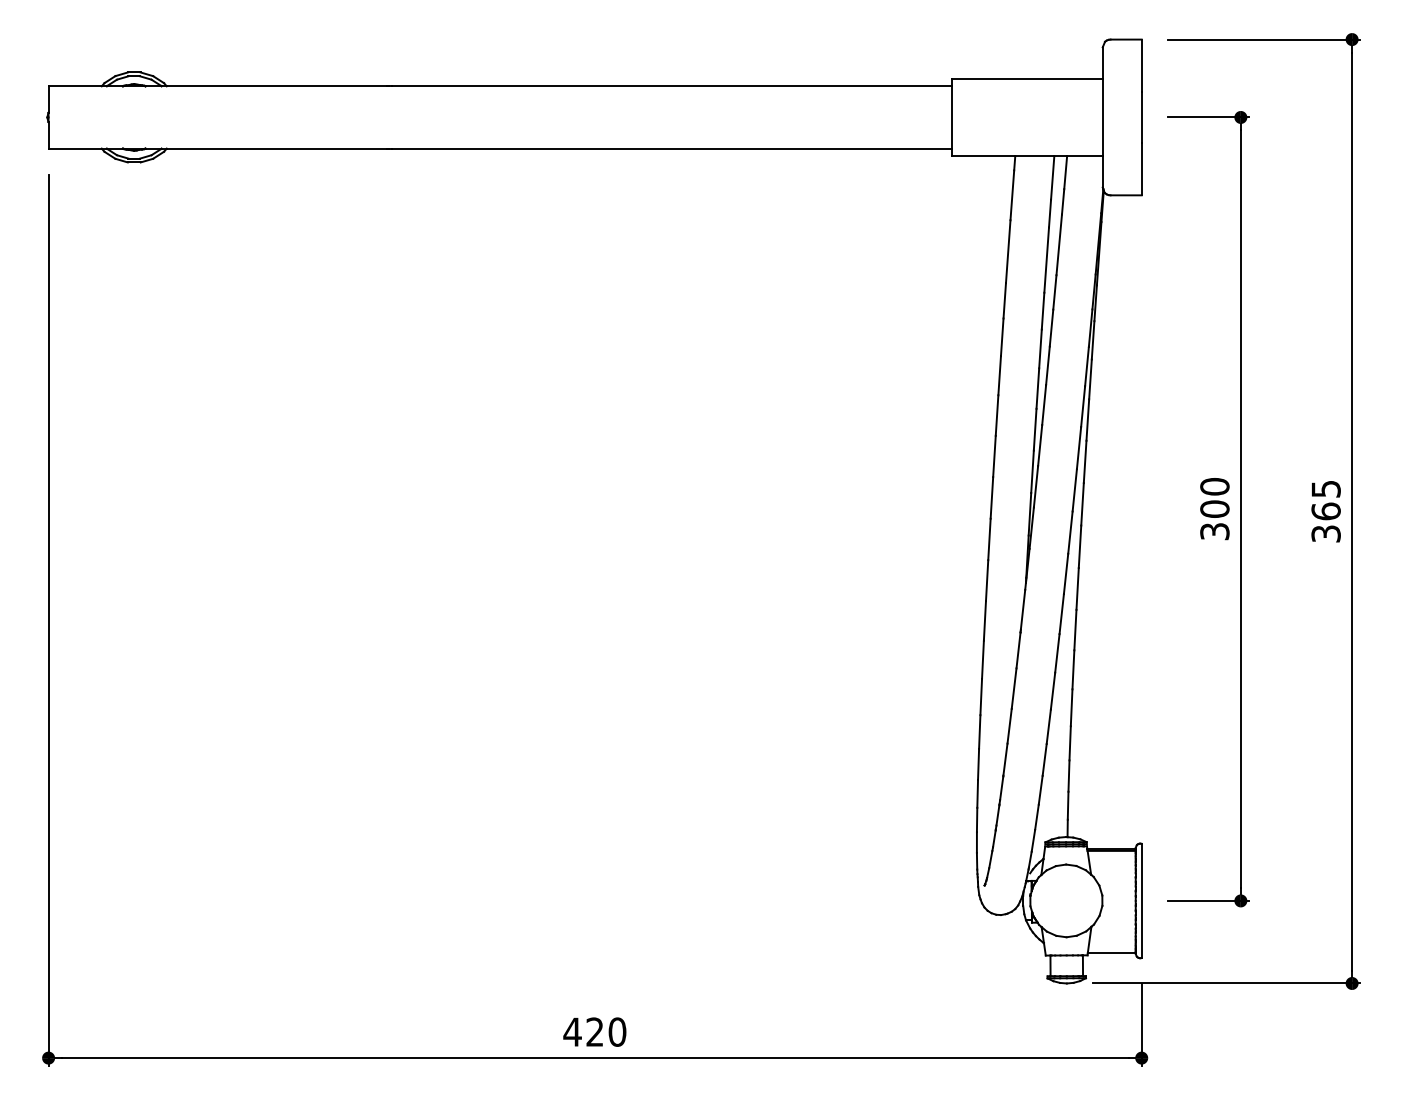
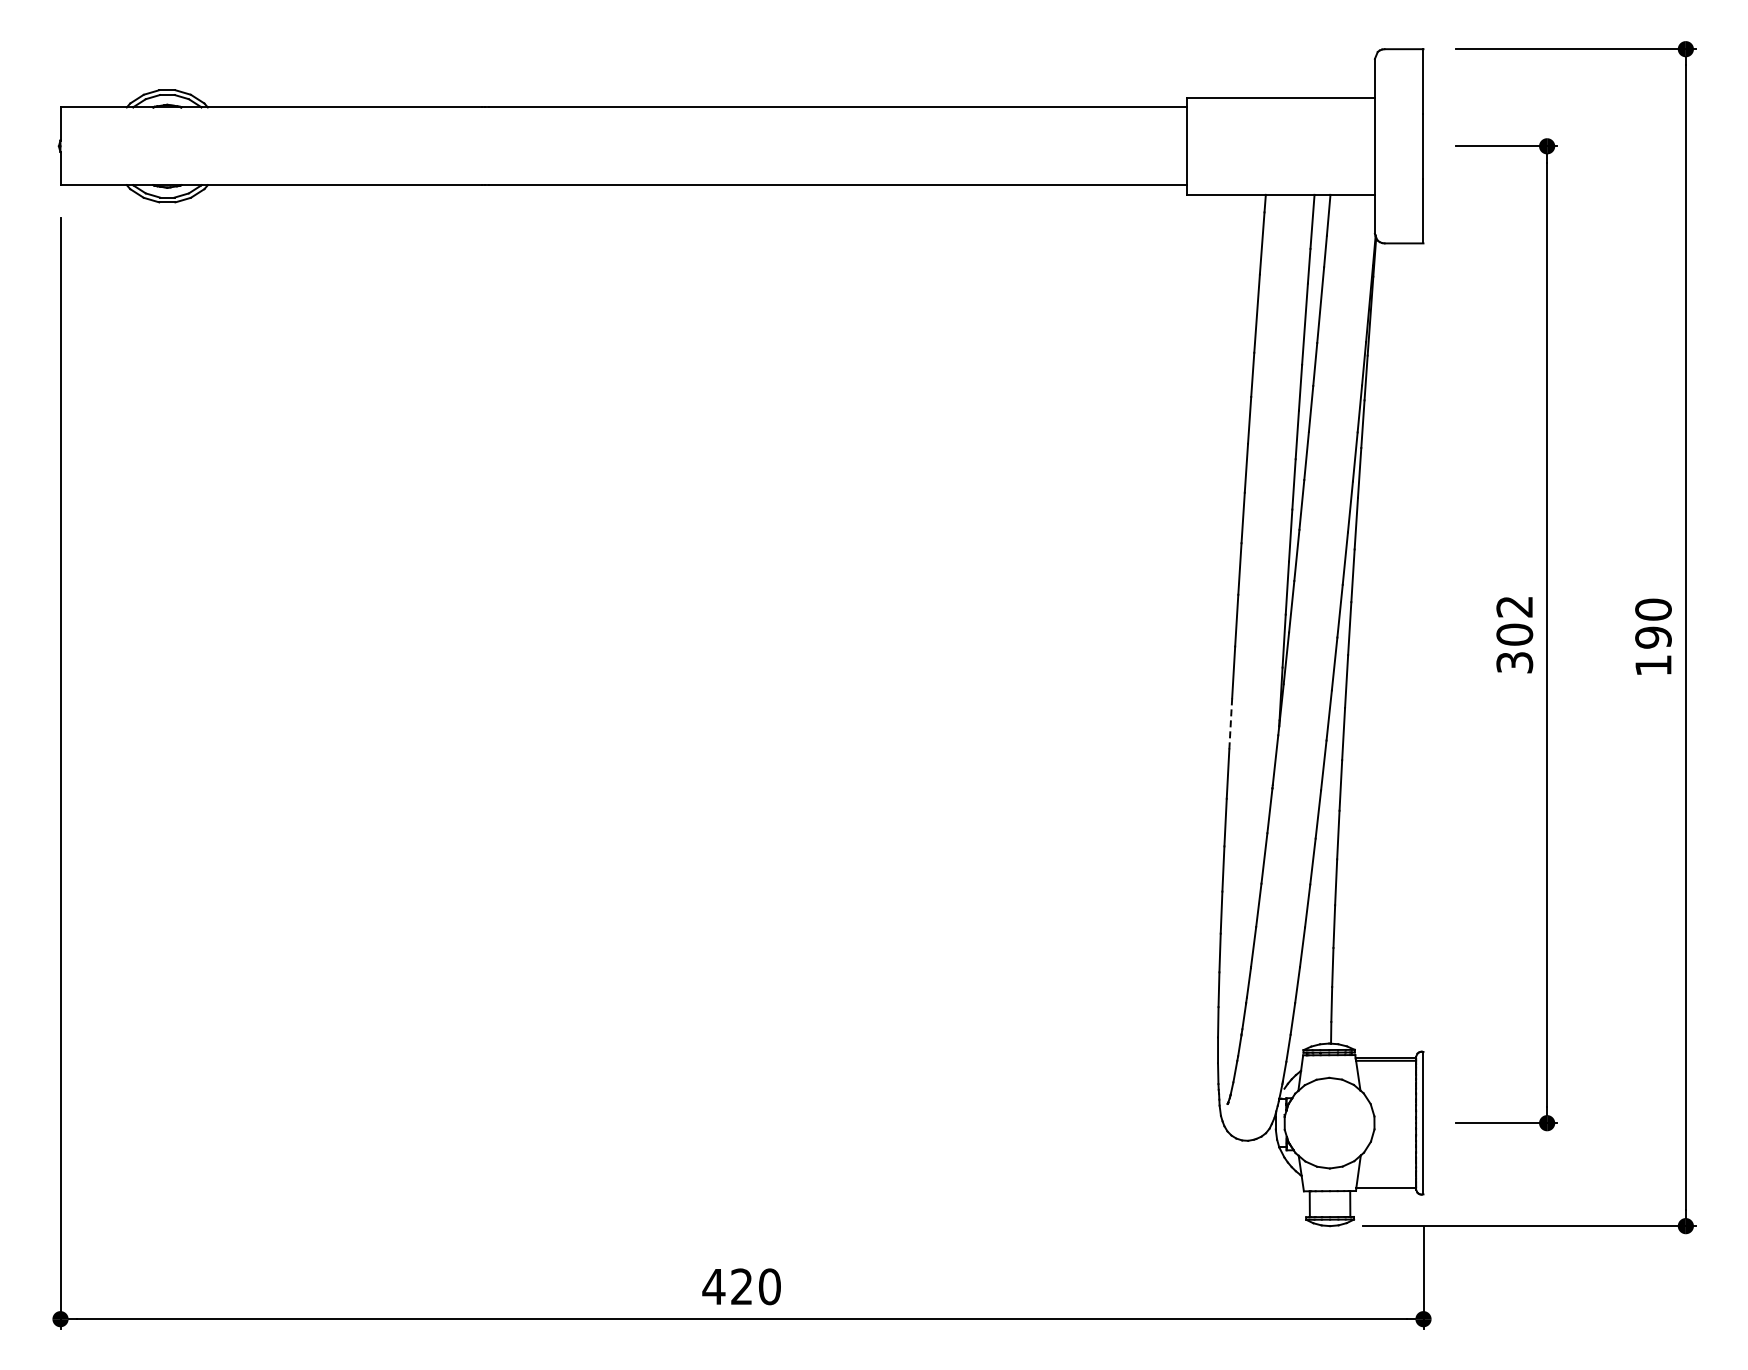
text: (1214, 486) -> (1514, 606), 300 -> 302
text: (1326, 511) -> (1653, 637), 365 -> 190
line: (986, 580) -> (1230, 723), solid -> dashed

